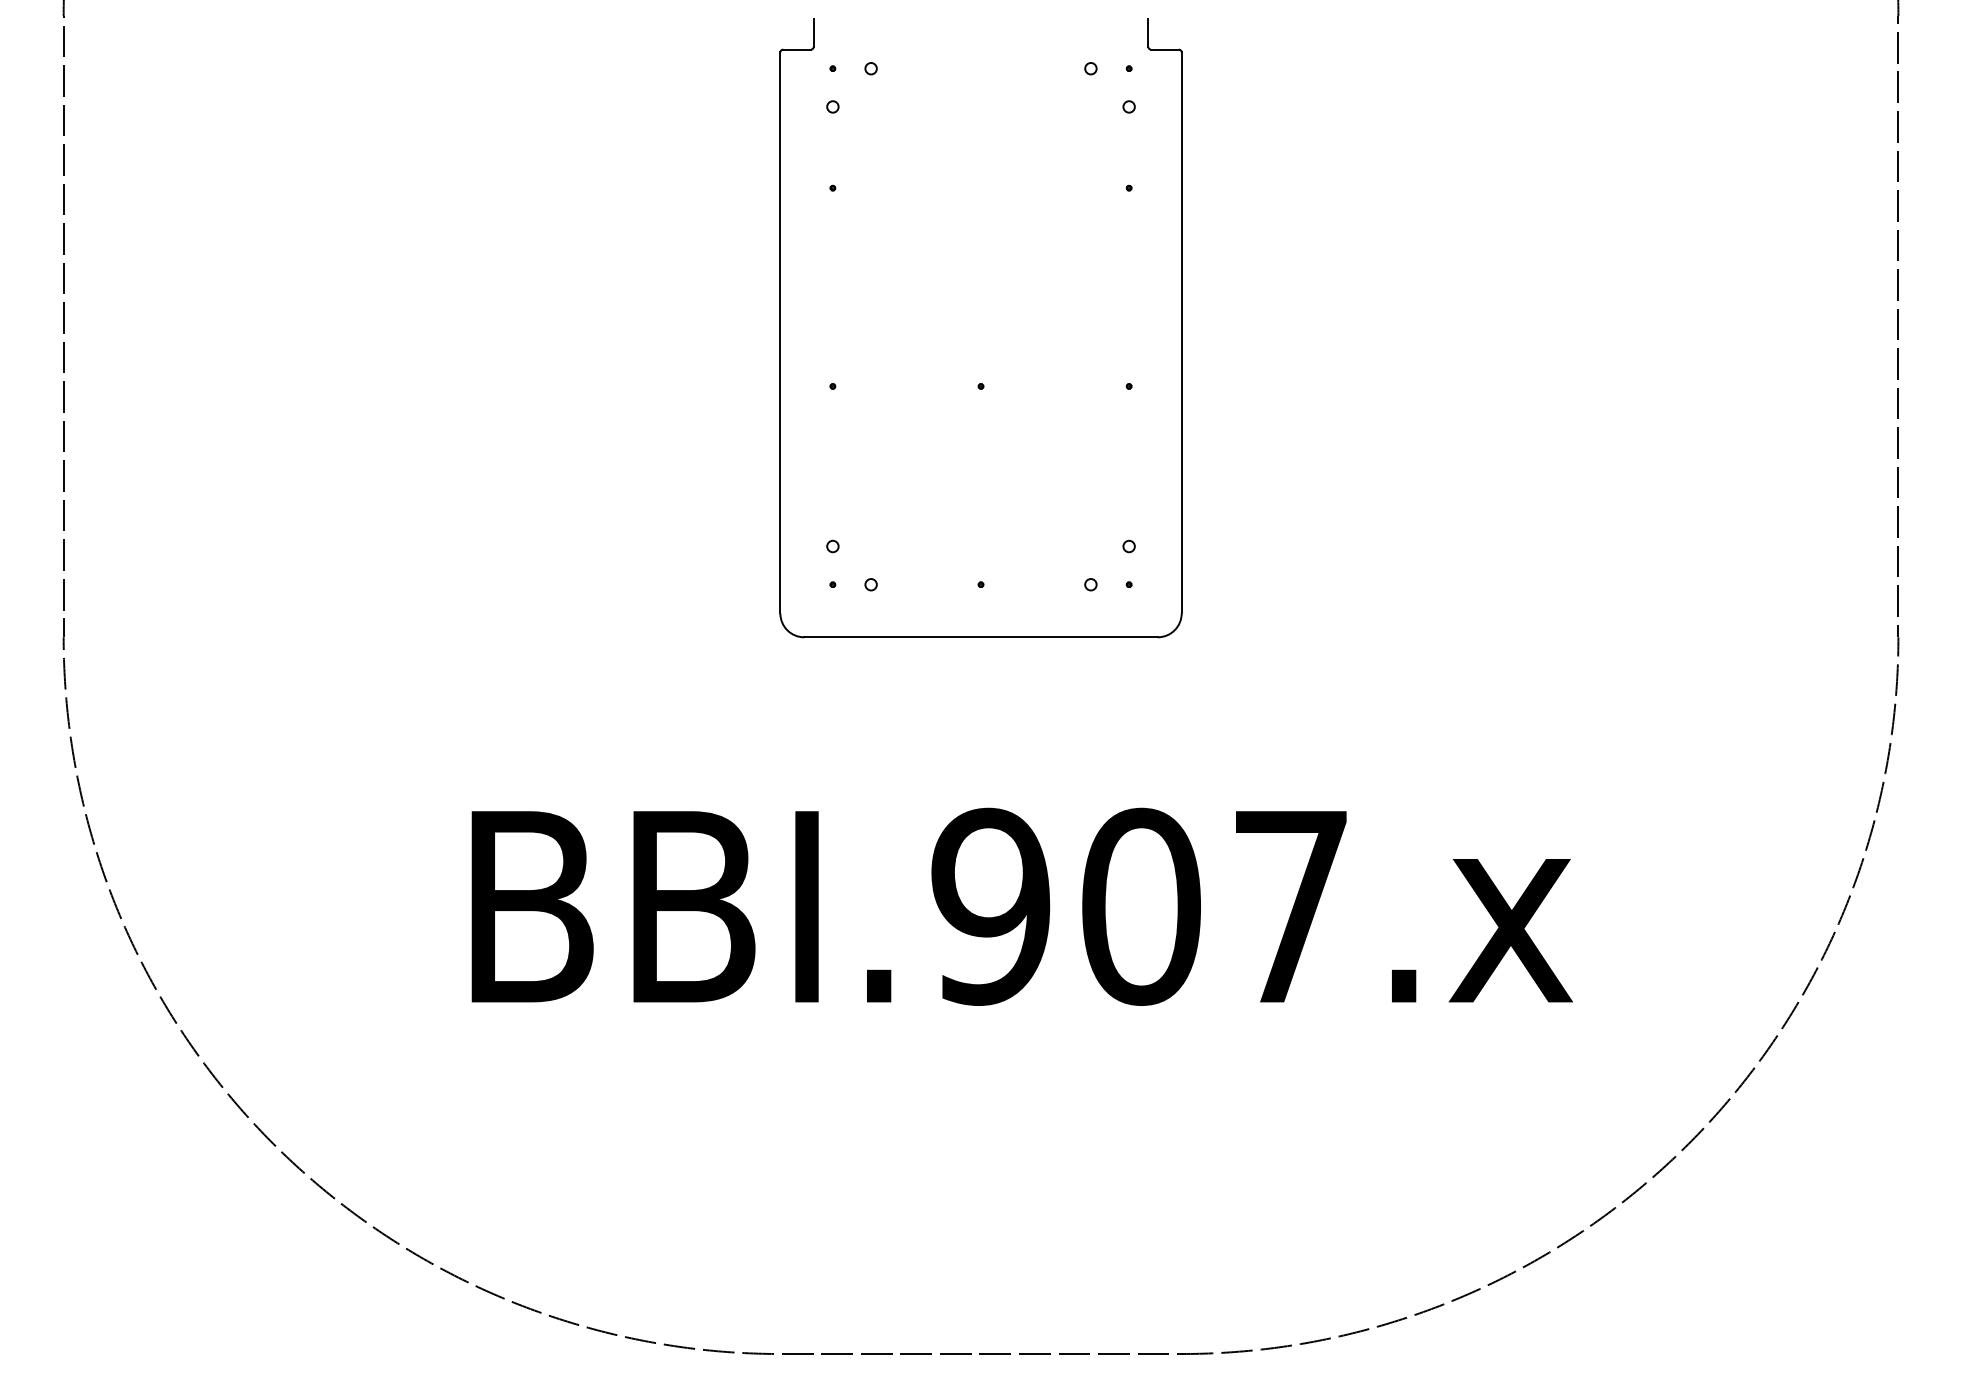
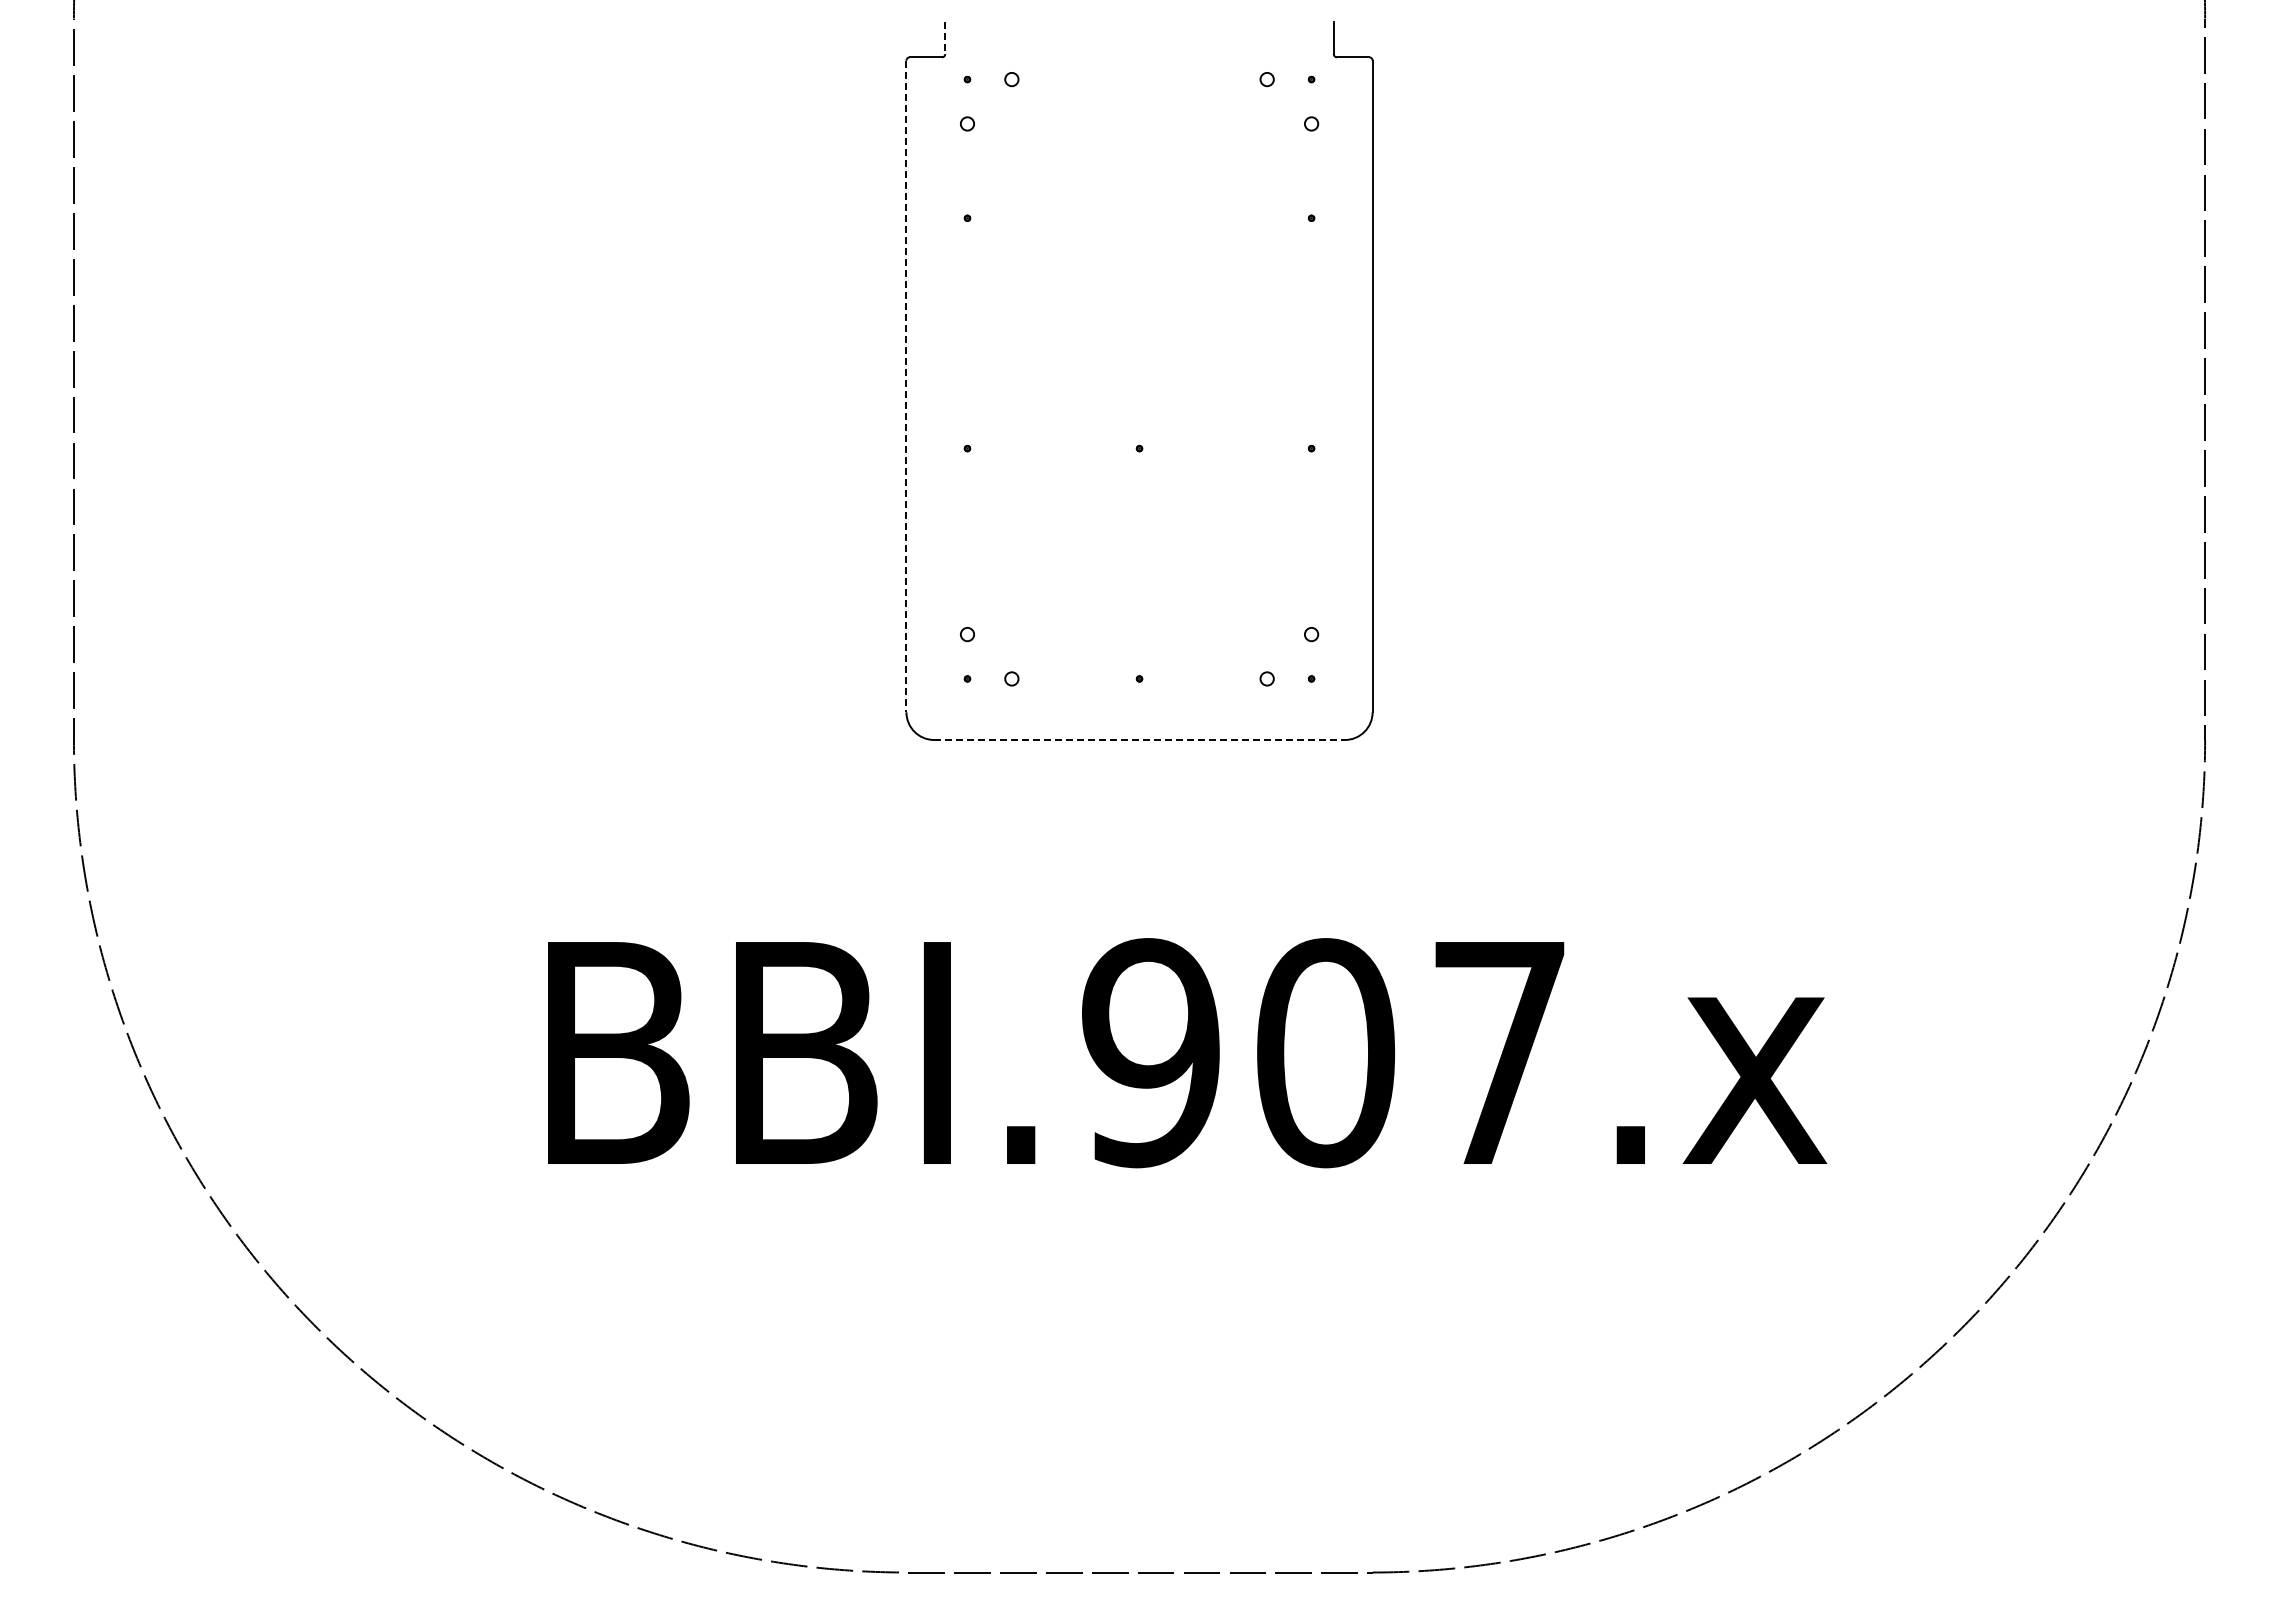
line: (813, 33) -> (945, 38), solid -> dashed
line: (780, 332) -> (906, 386), solid -> dashed
line: (981, 637) -> (1140, 740), solid -> dashed

